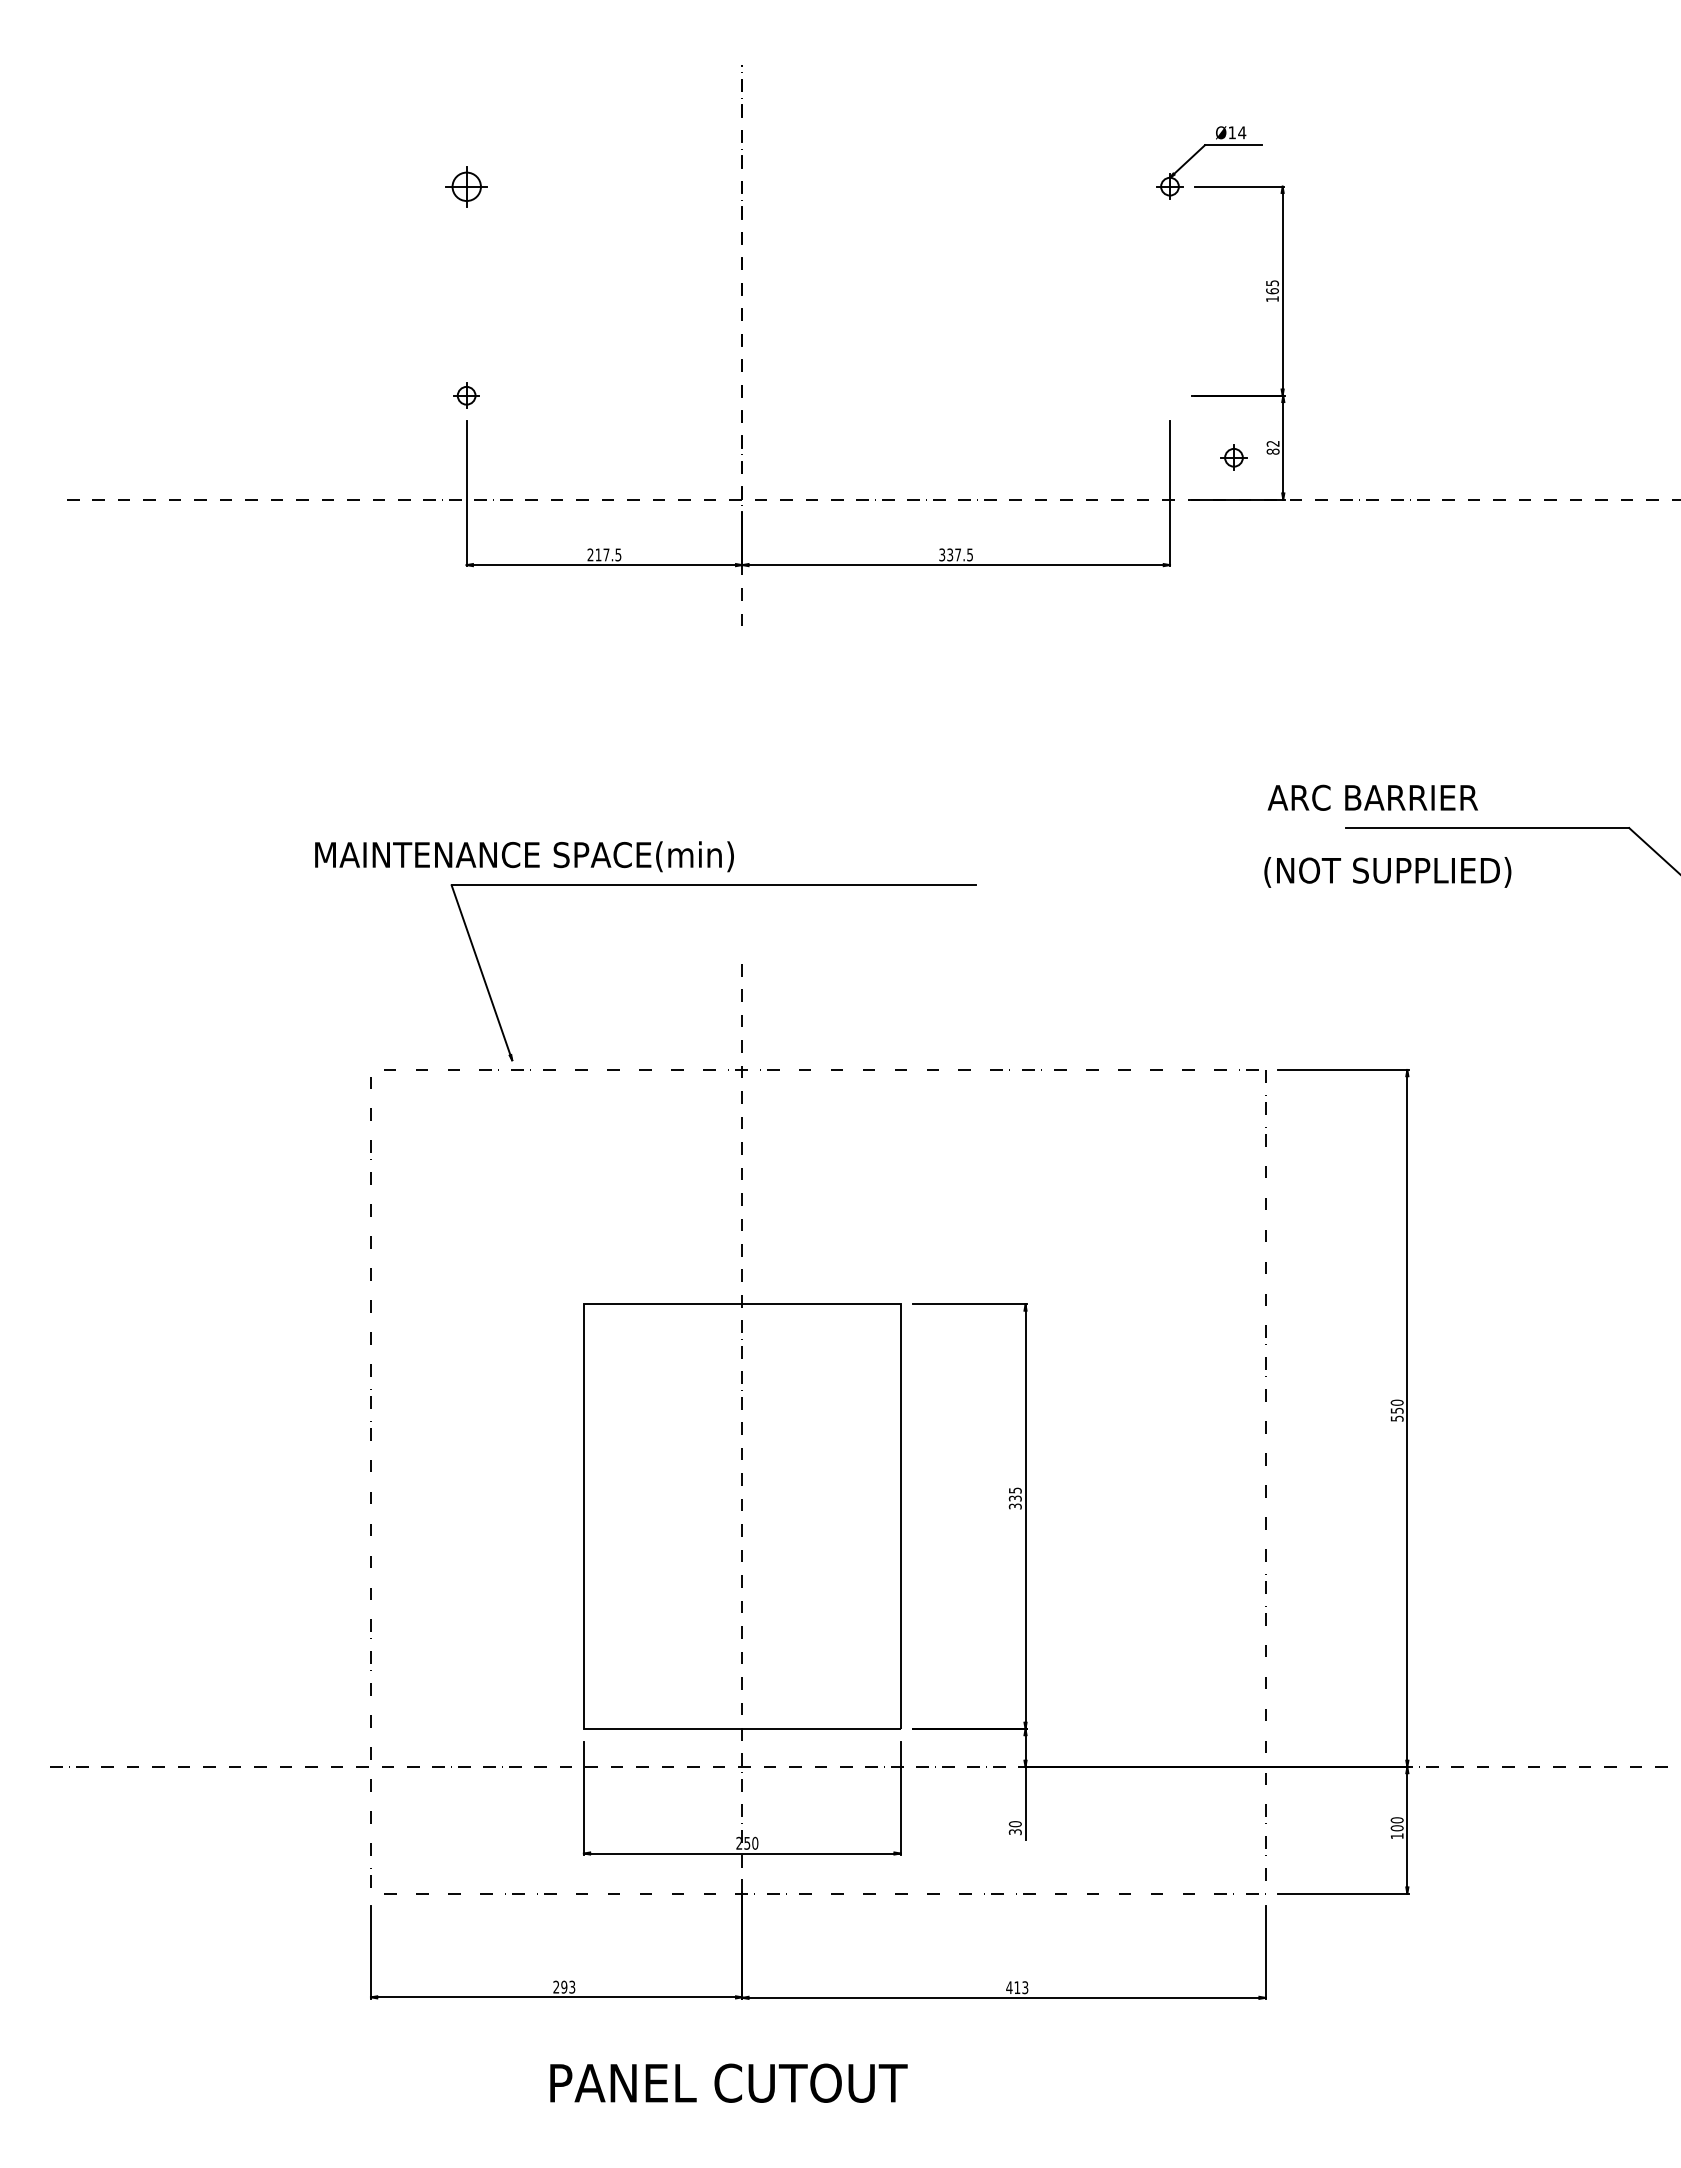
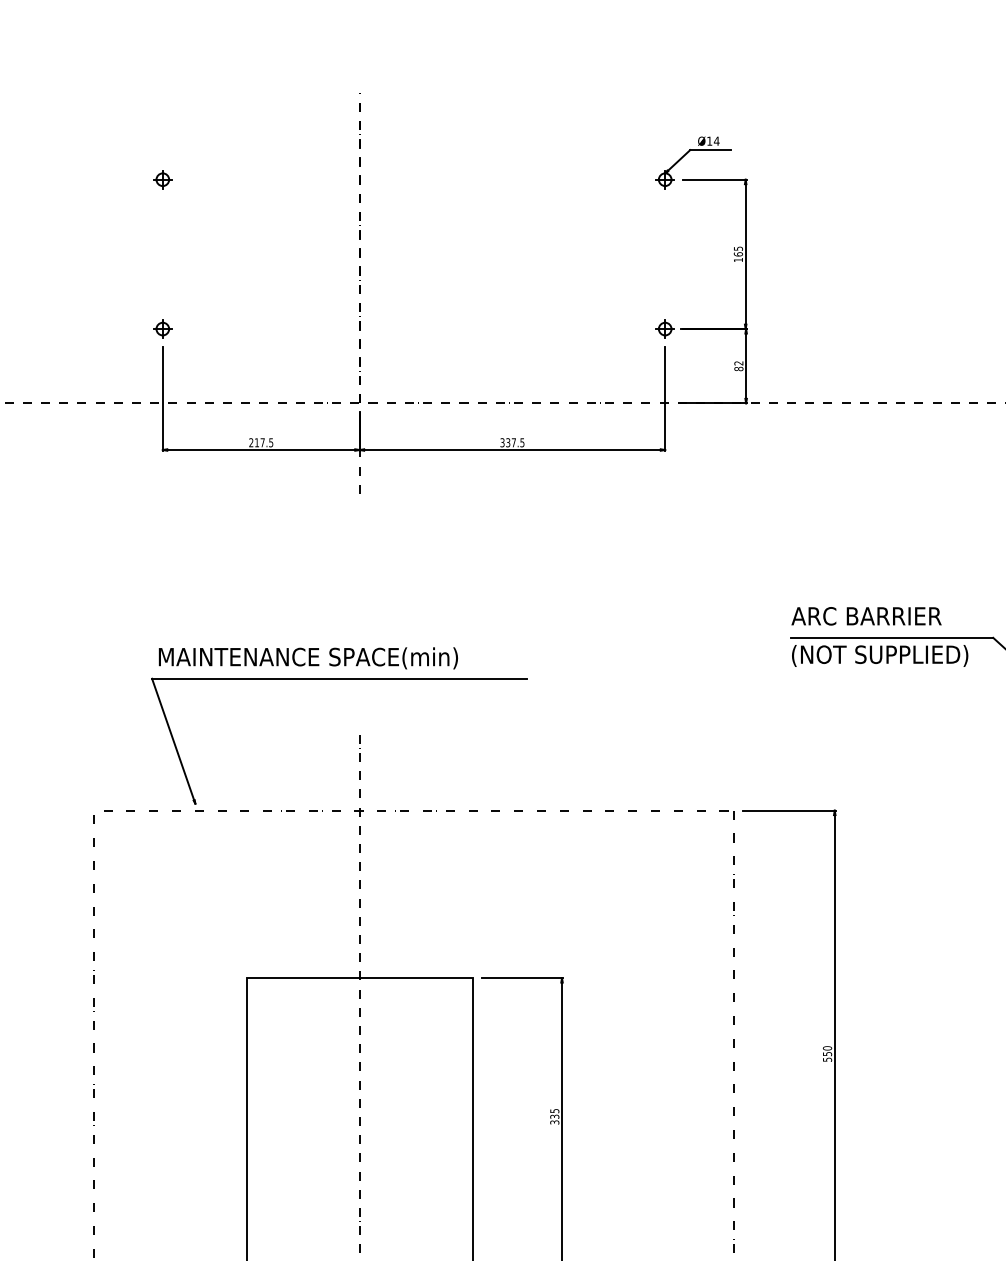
part: (466, 186) -> (162, 179), size x0.62
part: (1233, 457) -> (664, 328), moved
text: (1372, 797) -> (866, 616), moved
text: (524, 856) -> (308, 658), moved
text: (1387, 872) -> (879, 656), moved

